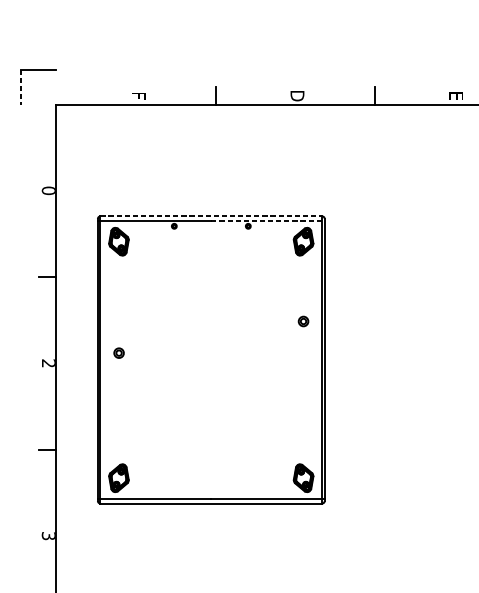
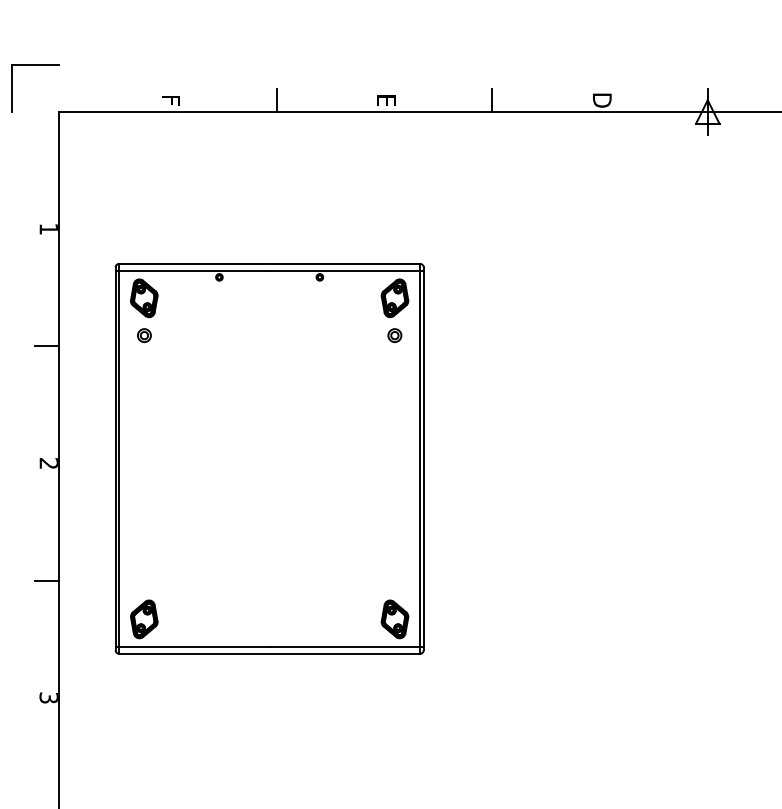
line: (21, 87) -> (11, 89), dashed -> solid
text: (297, 96) -> (386, 100), D -> E
text: (456, 96) -> (602, 100), E -> D
text: (48, 190) -> (48, 228), 0 -> 1
line: (211, 216) -> (269, 263), dashed -> solid
line: (268, 221) -> (347, 270), dashed -> solid
part: (303, 321) -> (394, 335), moved
part: (119, 353) -> (144, 335), moved

